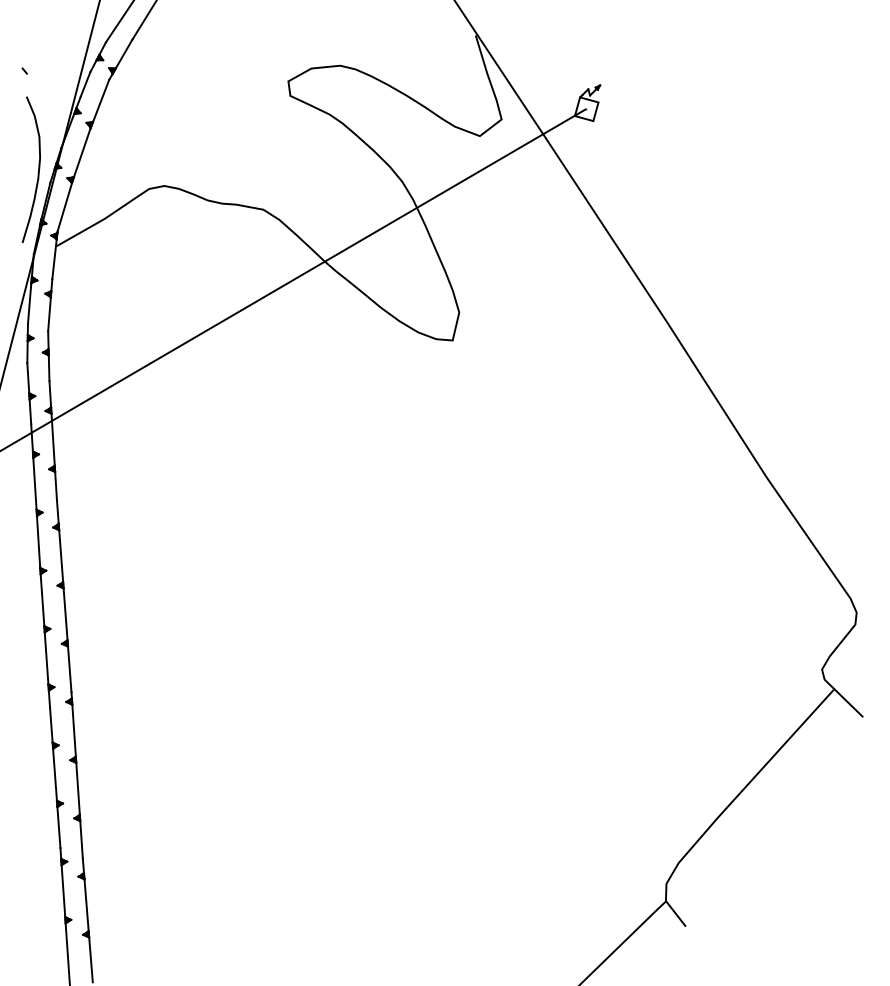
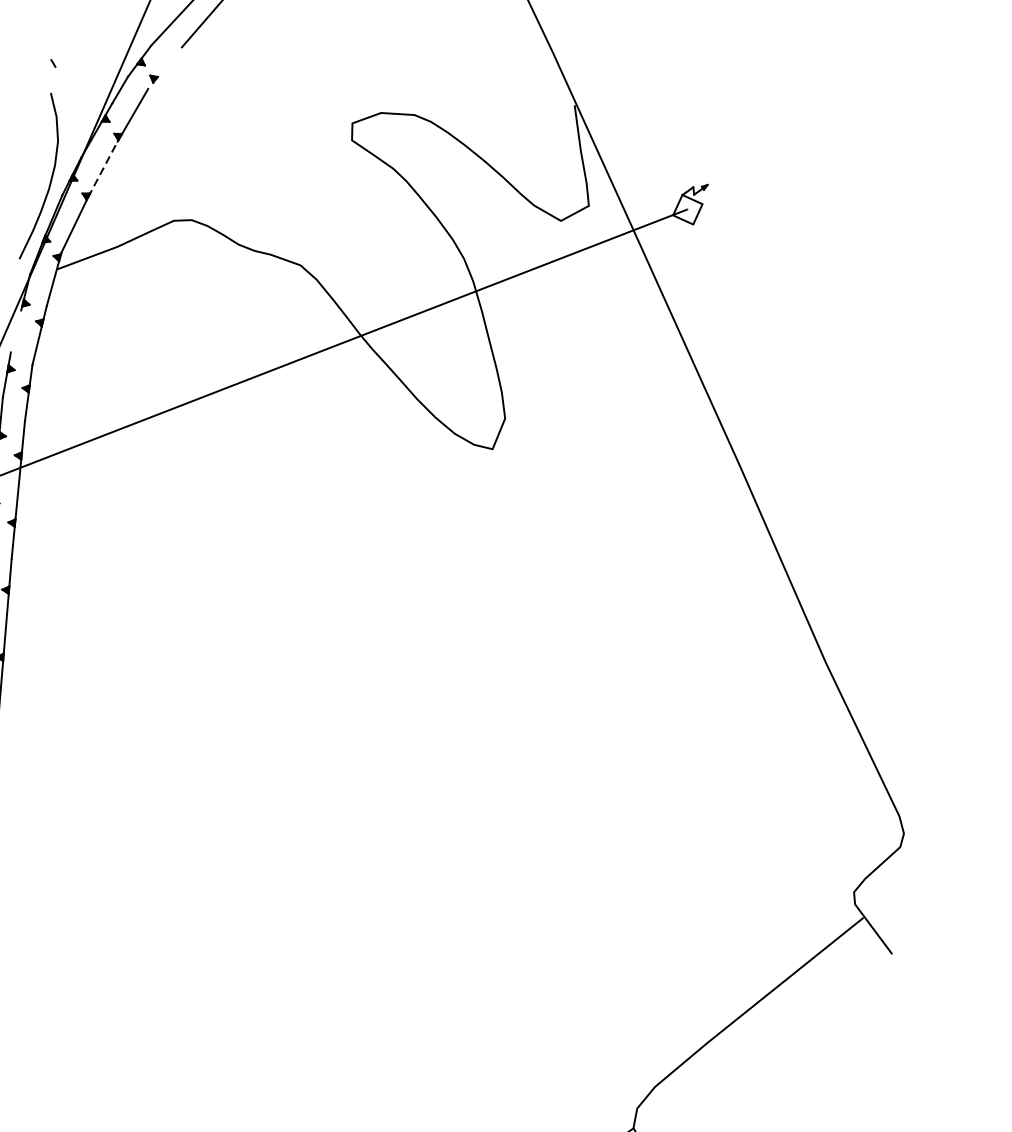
line: (120, 59) -> (164, 67), removed
line: (81, 154) -> (102, 169), solid -> dashed
line: (29, 304) -> (16, 330), removed

